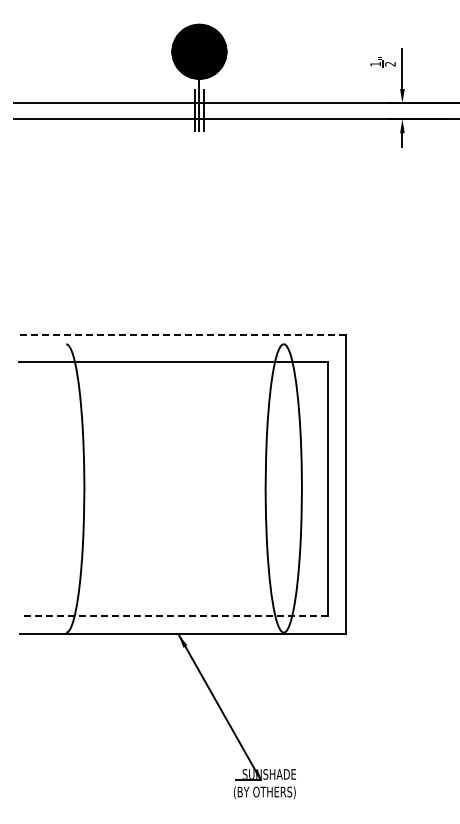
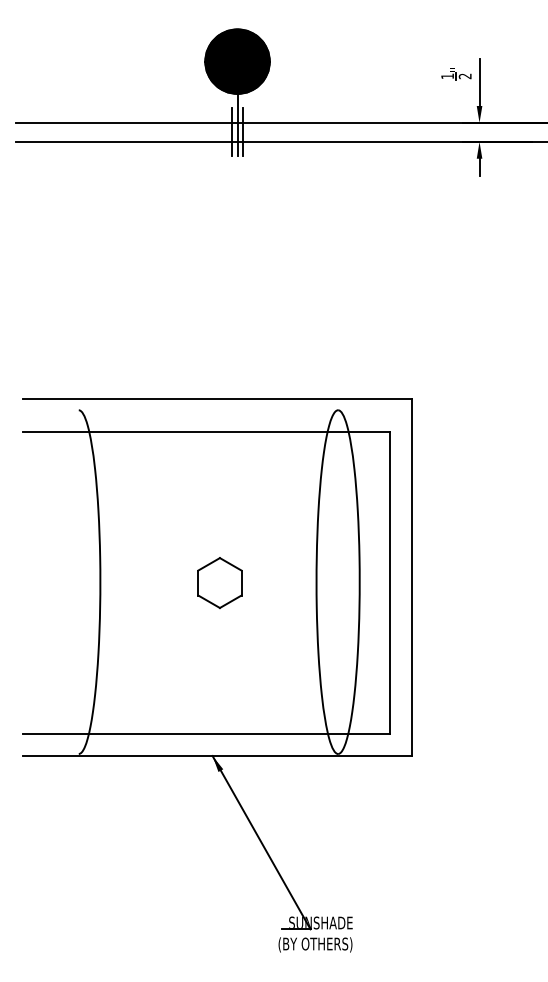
line: (182, 334) -> (217, 398), dashed -> solid
part: (184, 489) -> (219, 583), added
line: (173, 616) -> (206, 734), dashed -> solid

